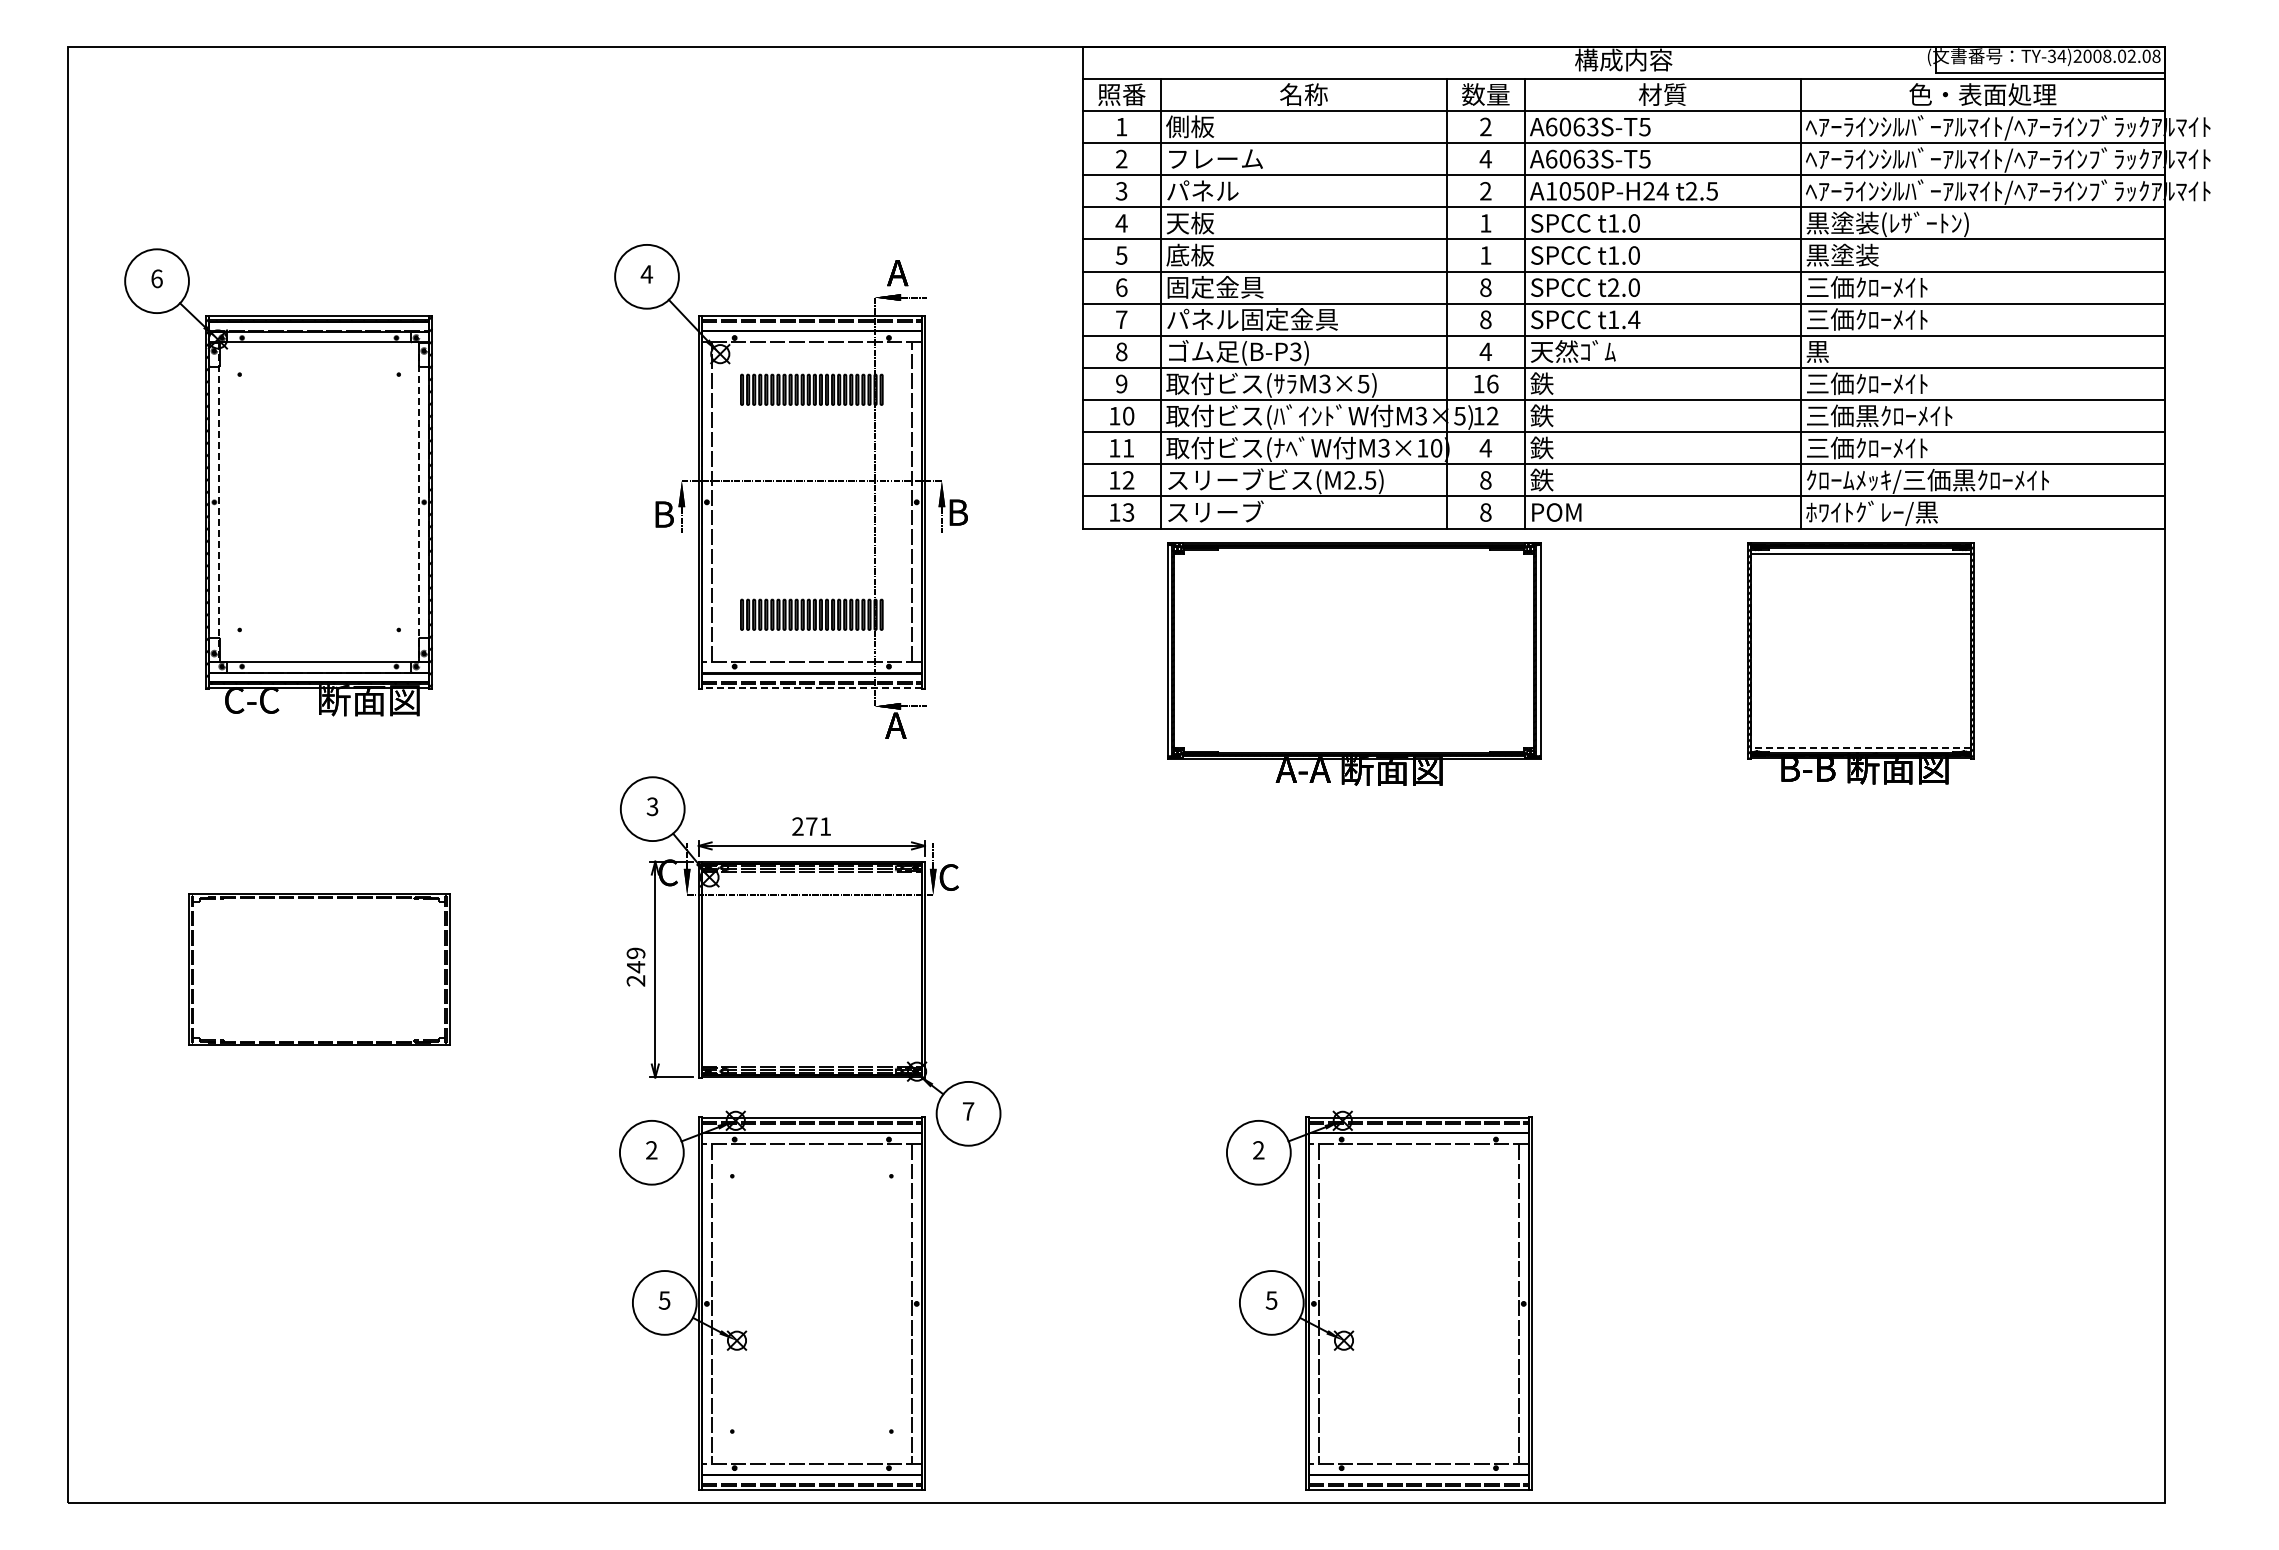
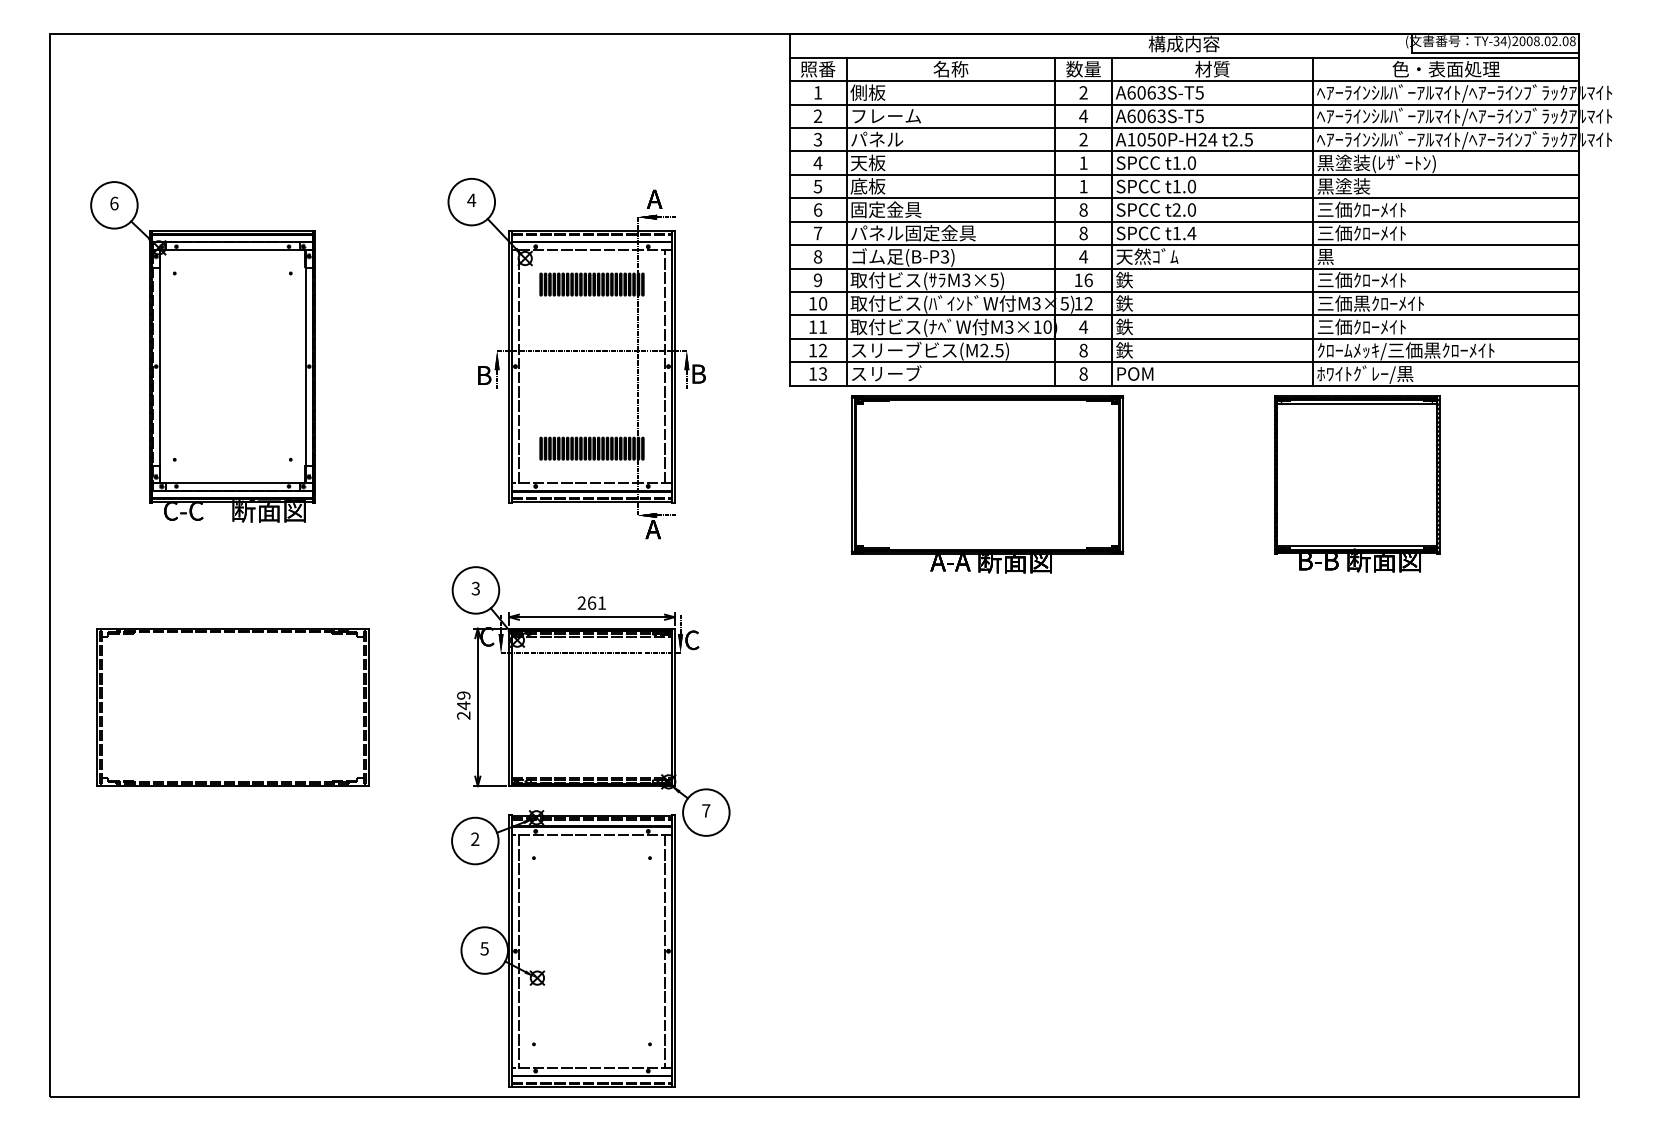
line: (219, 502) -> (159, 366), dashed -> solid
line: (419, 502) -> (305, 366), dashed -> solid
line: (811, 688) -> (591, 502), dashed -> solid
line: (1860, 747) -> (1356, 545), dashed -> solid
text: (811, 826) -> (591, 603), 271 -> 261
part: (319, 969) -> (232, 707), size x1.43
part: (1379, 1300) -> (1006, 948), removed

